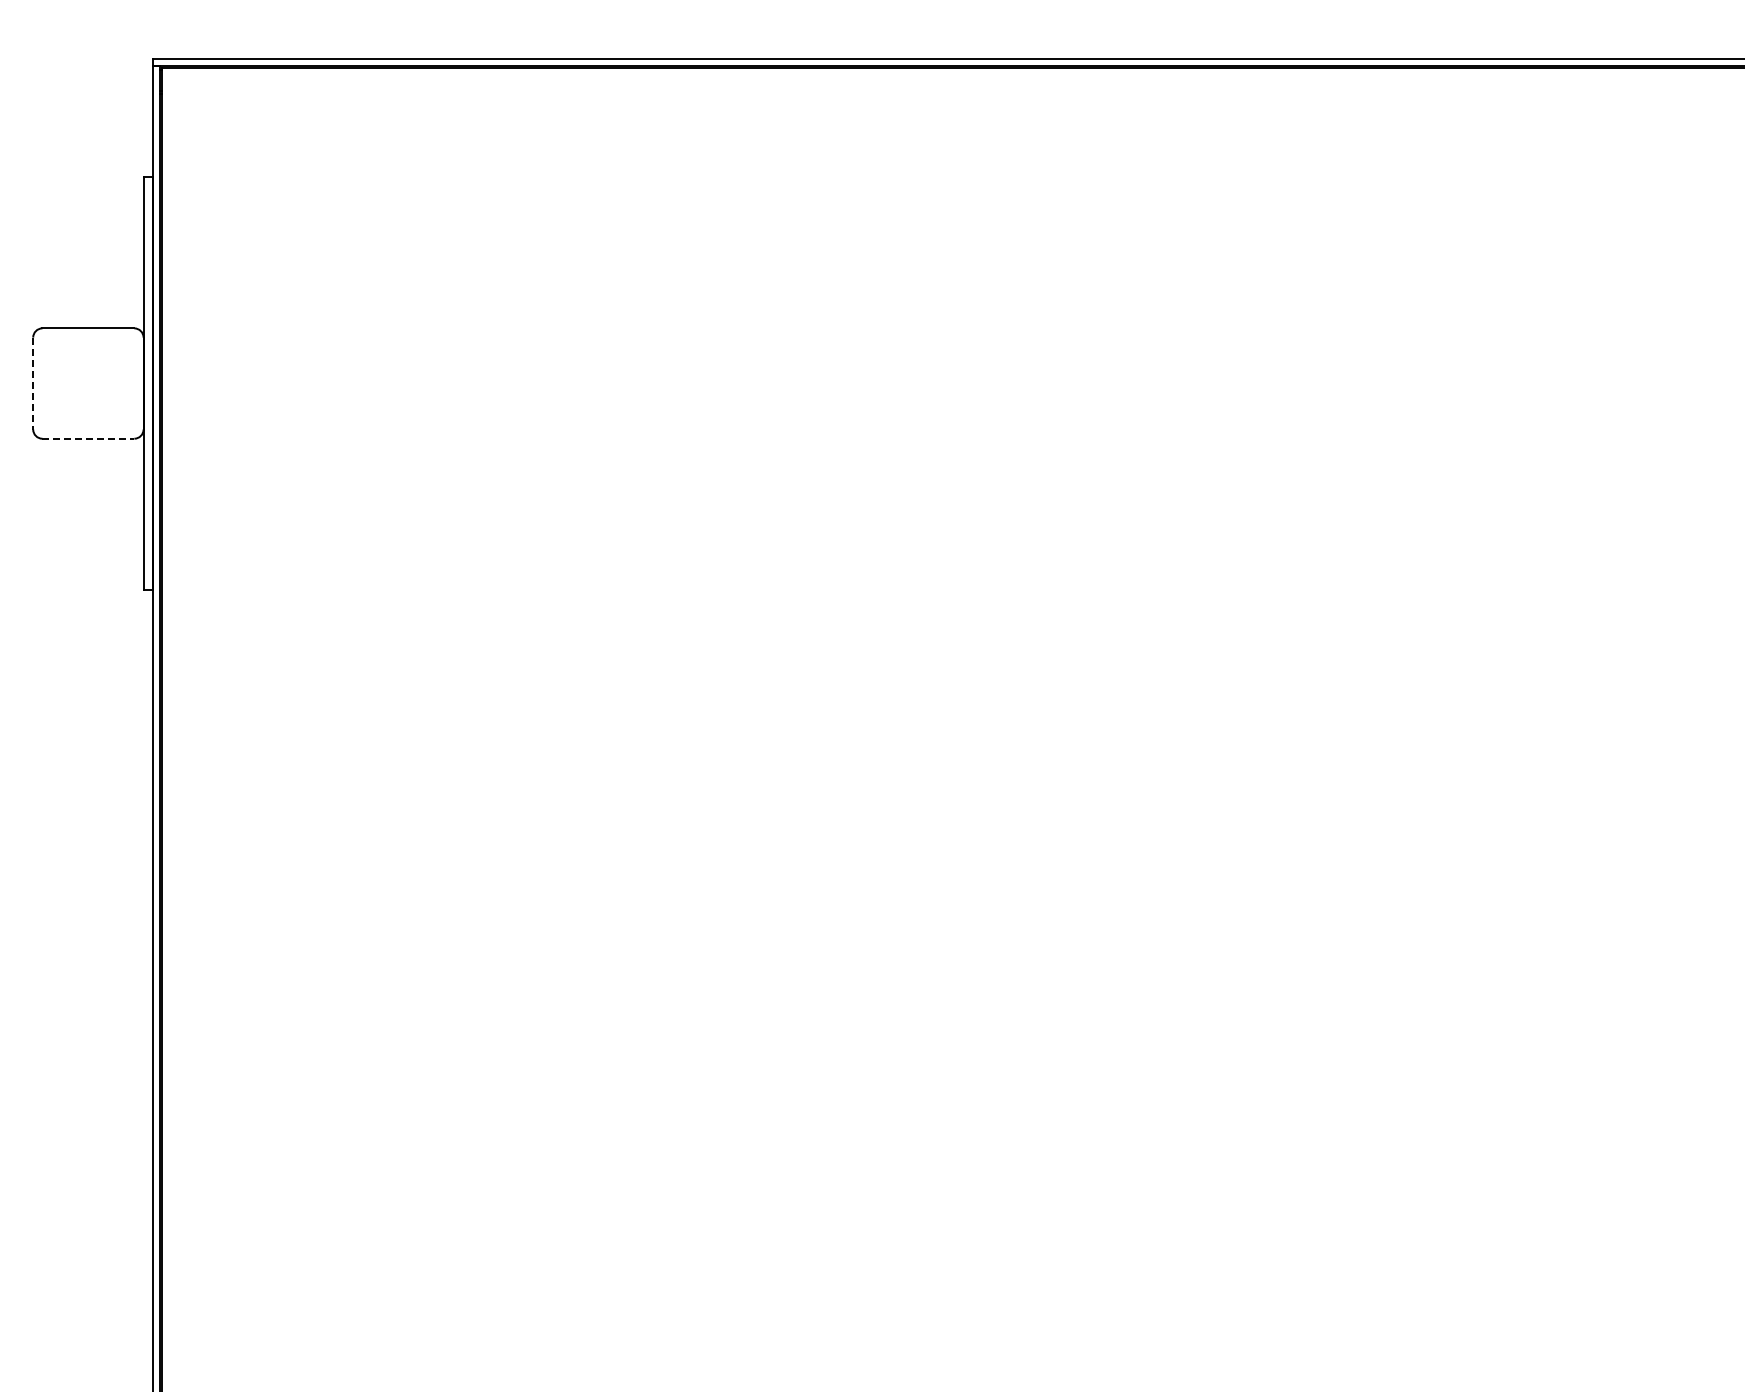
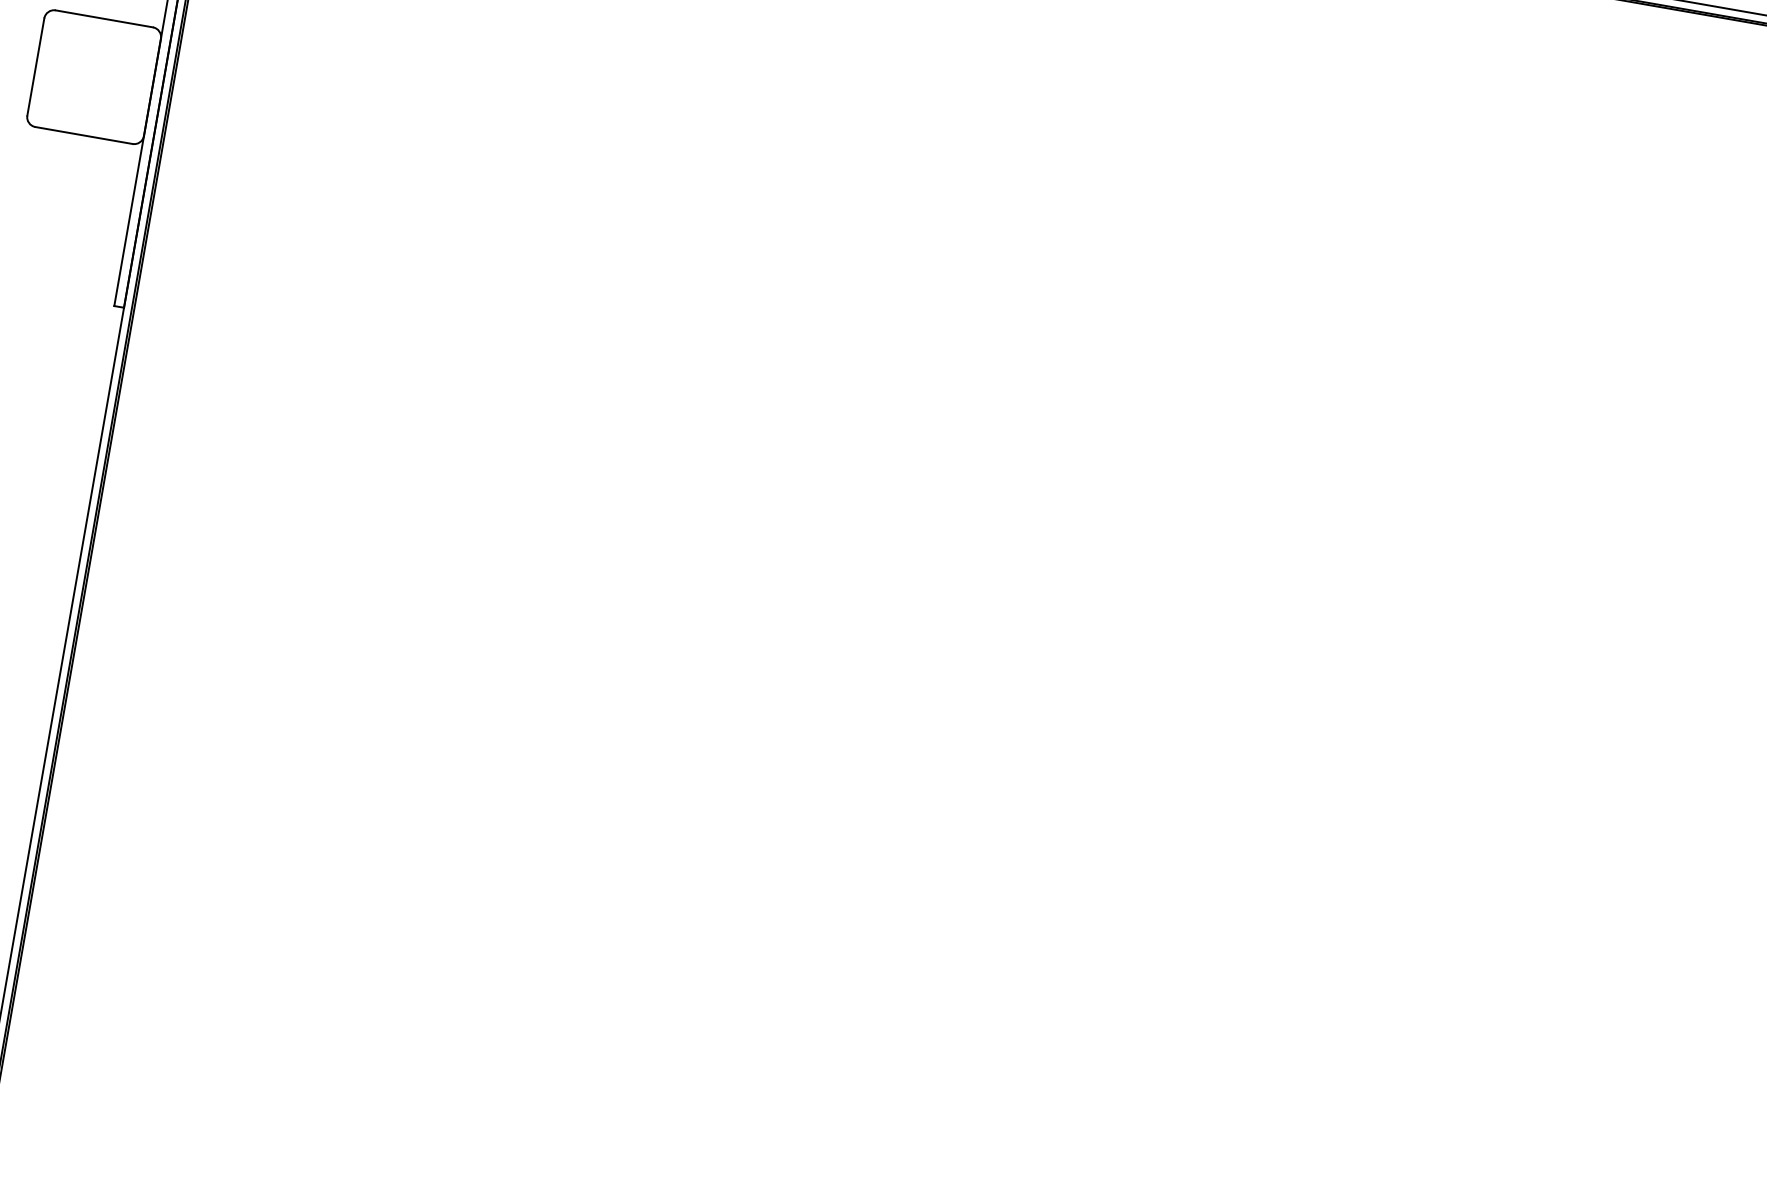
line: (33, 383) -> (36, 67), dashed -> solid
line: (88, 438) -> (84, 135), dashed -> solid

